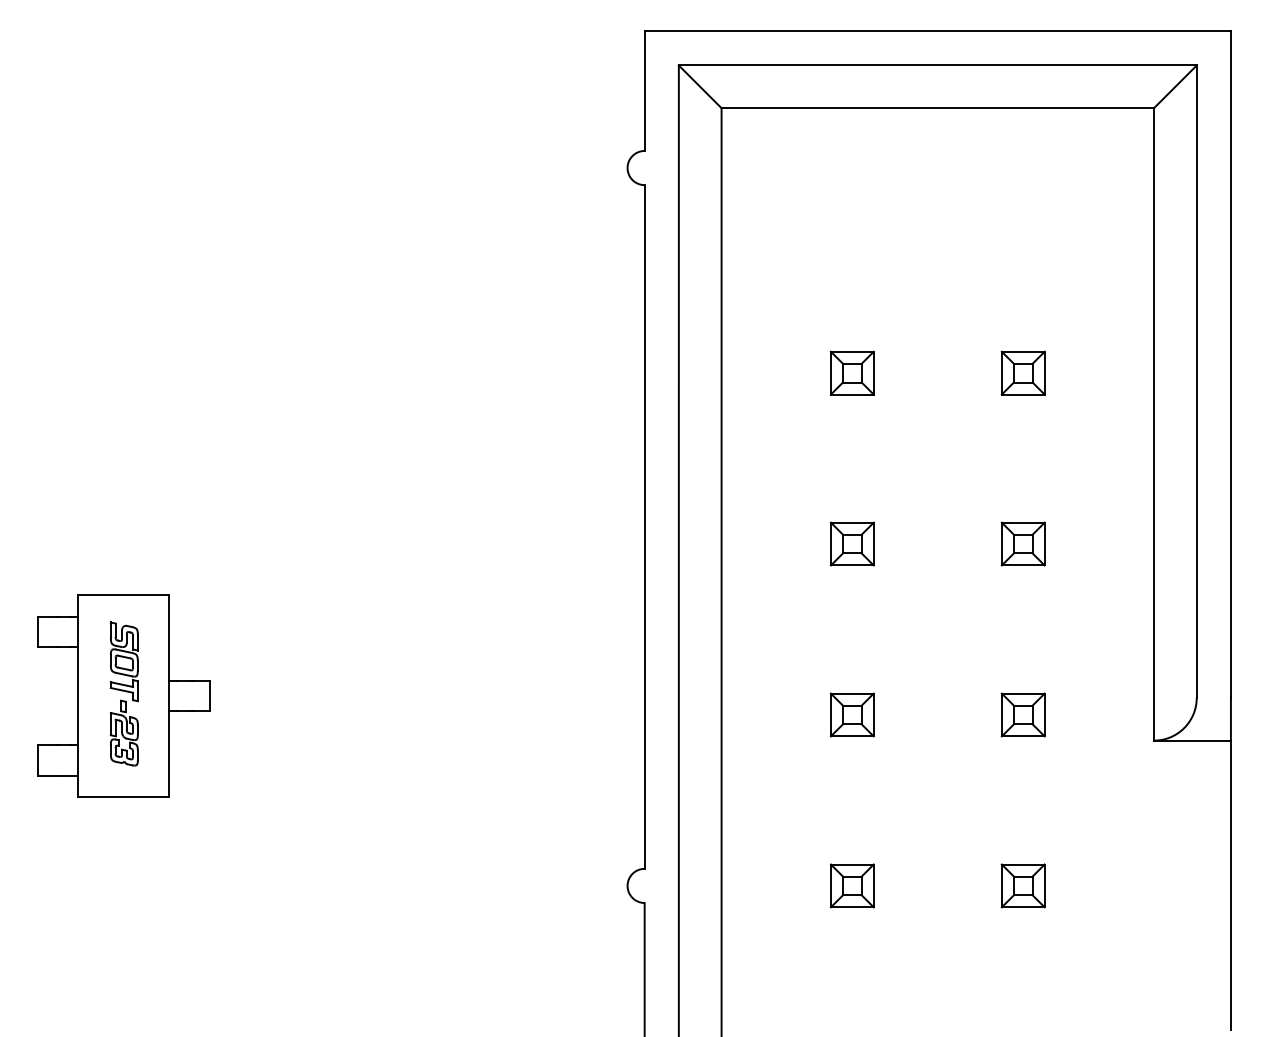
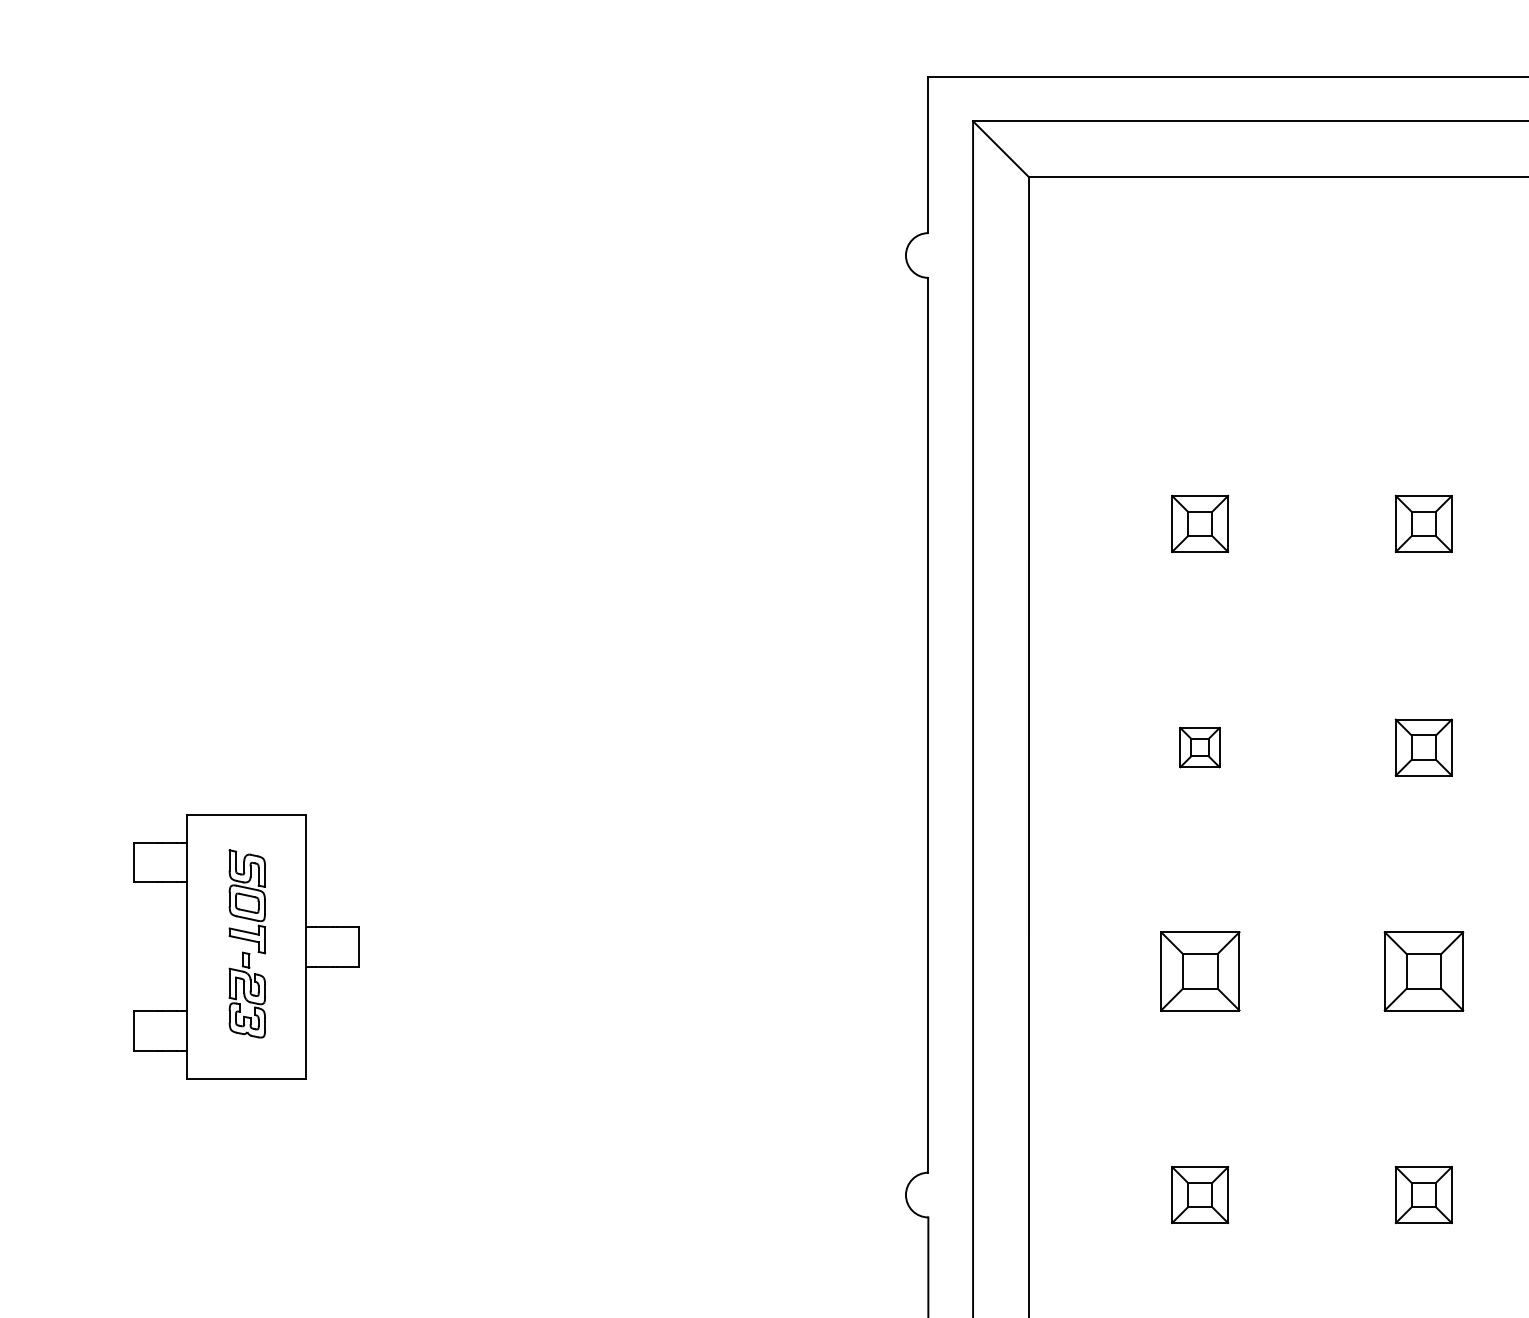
part: (851, 543) -> (1199, 746), size x0.7
part: (851, 714) -> (1199, 970), size x1.4
part: (1022, 714) -> (1422, 970), size x1.4

